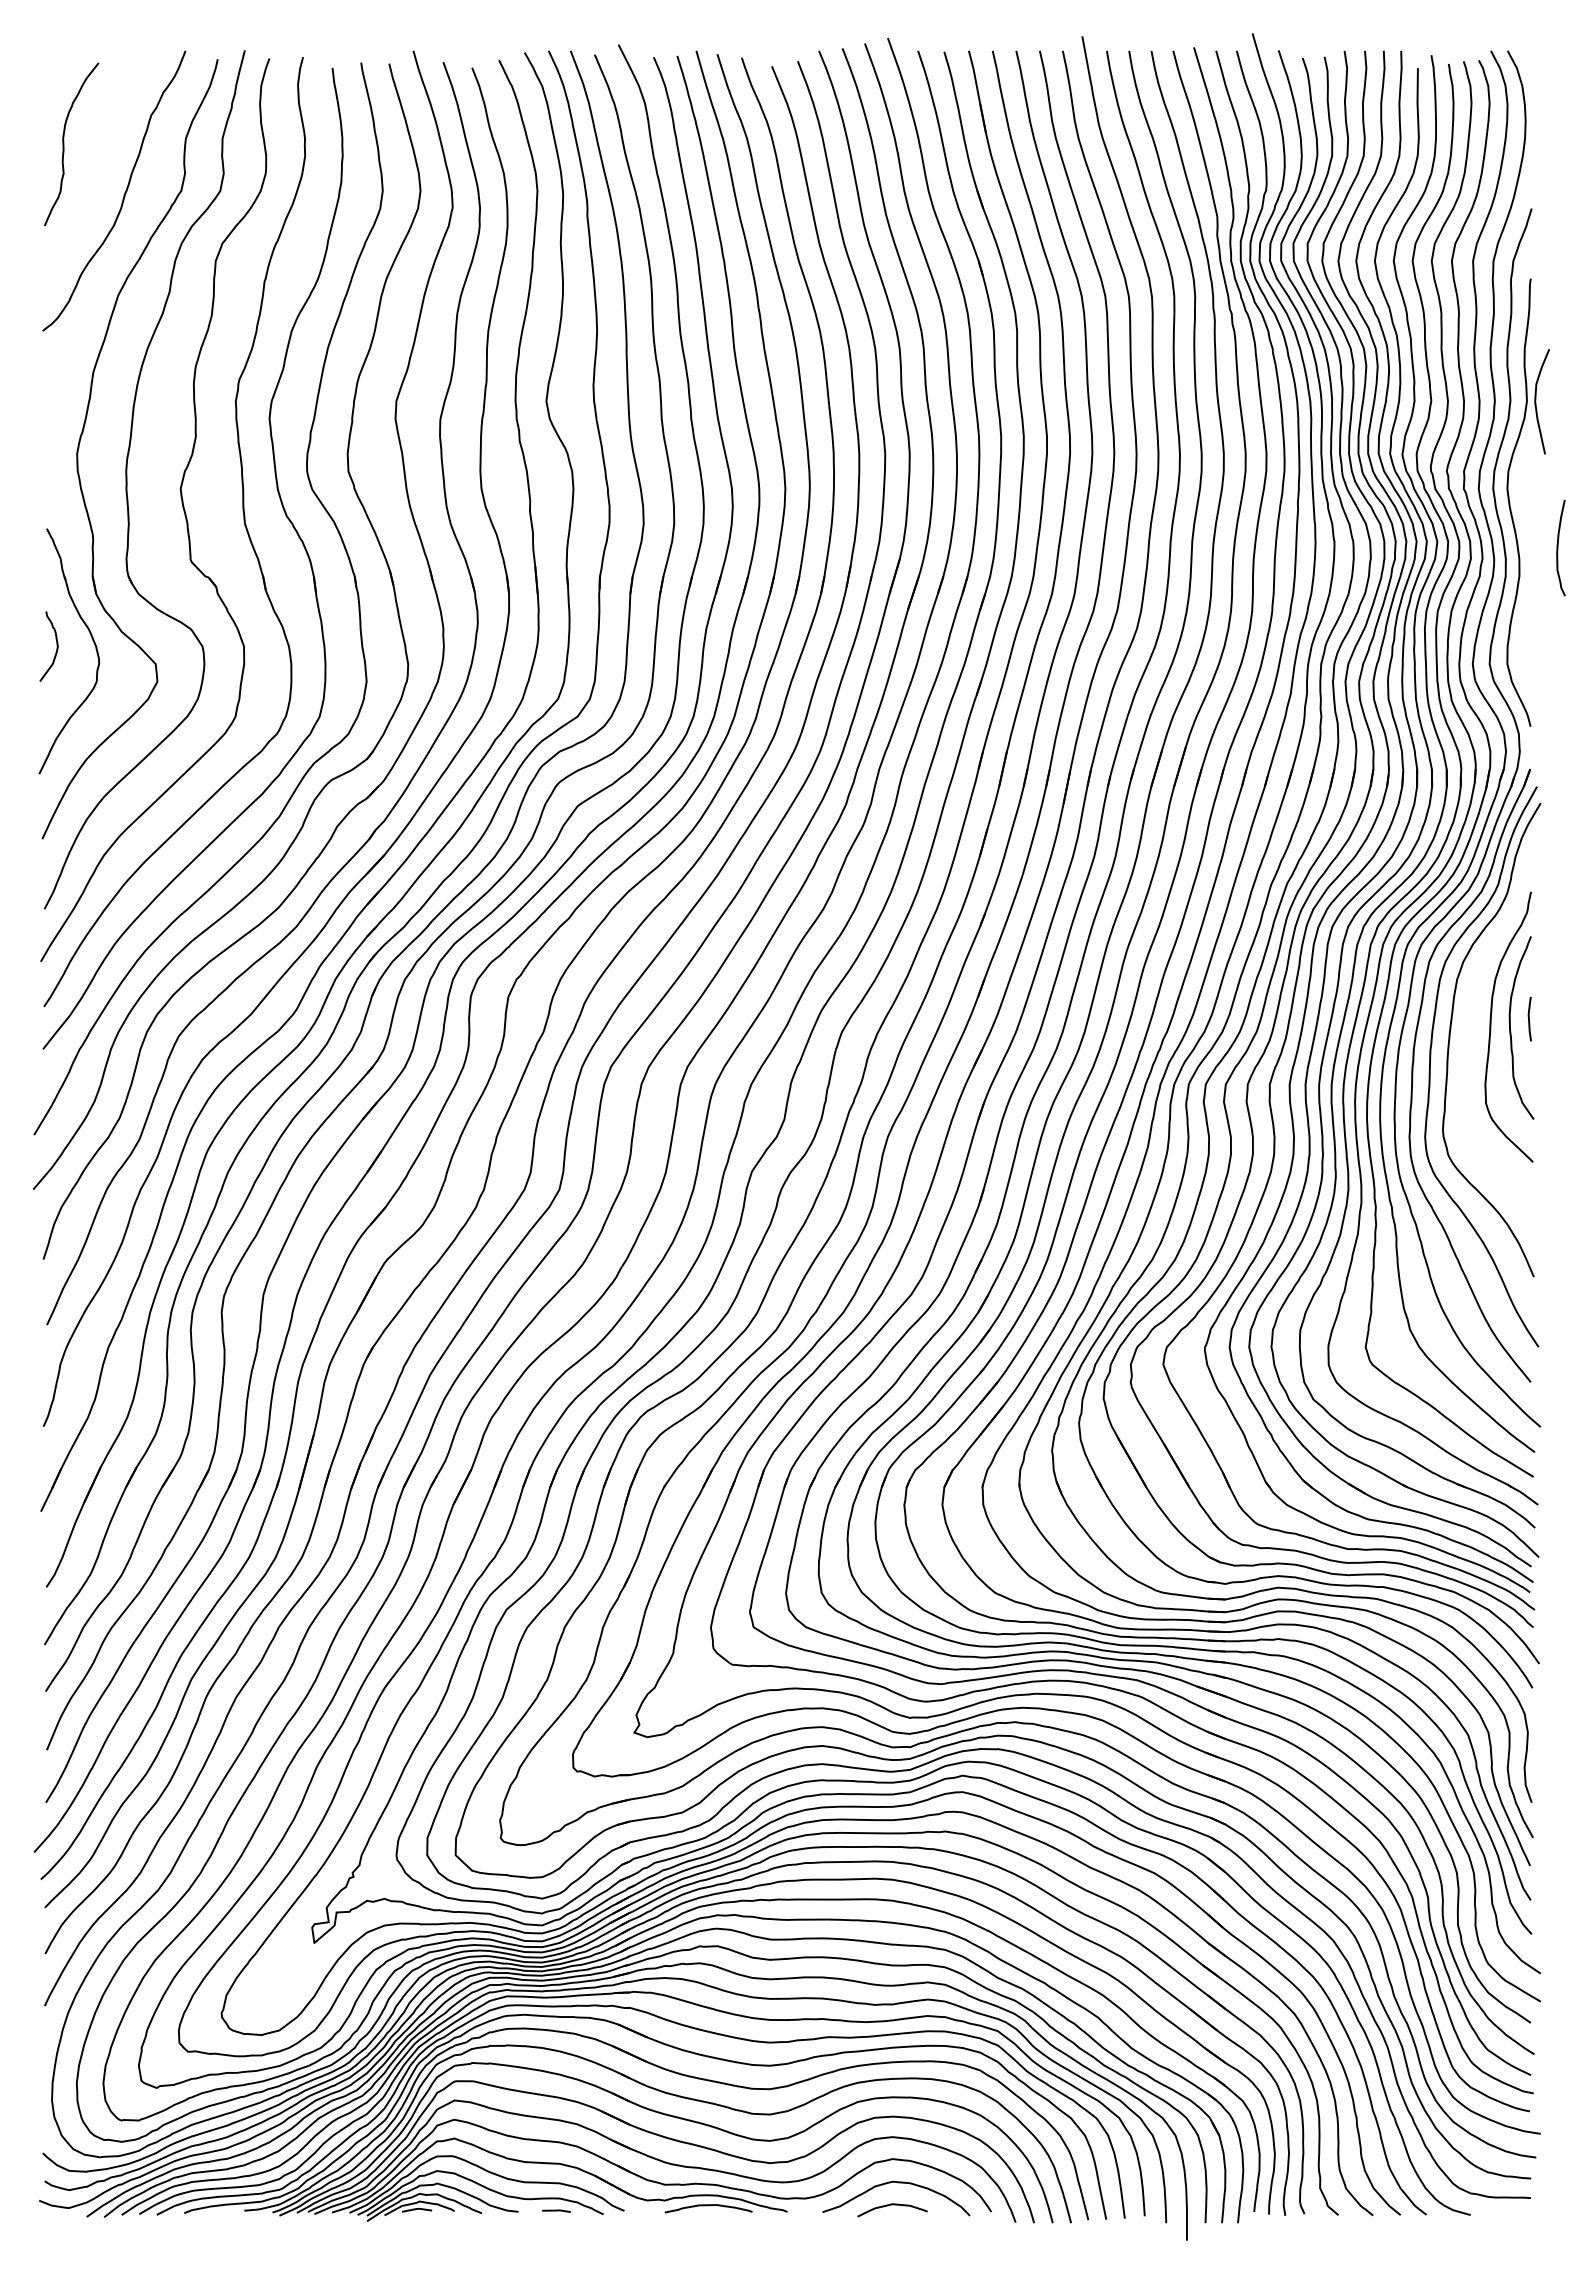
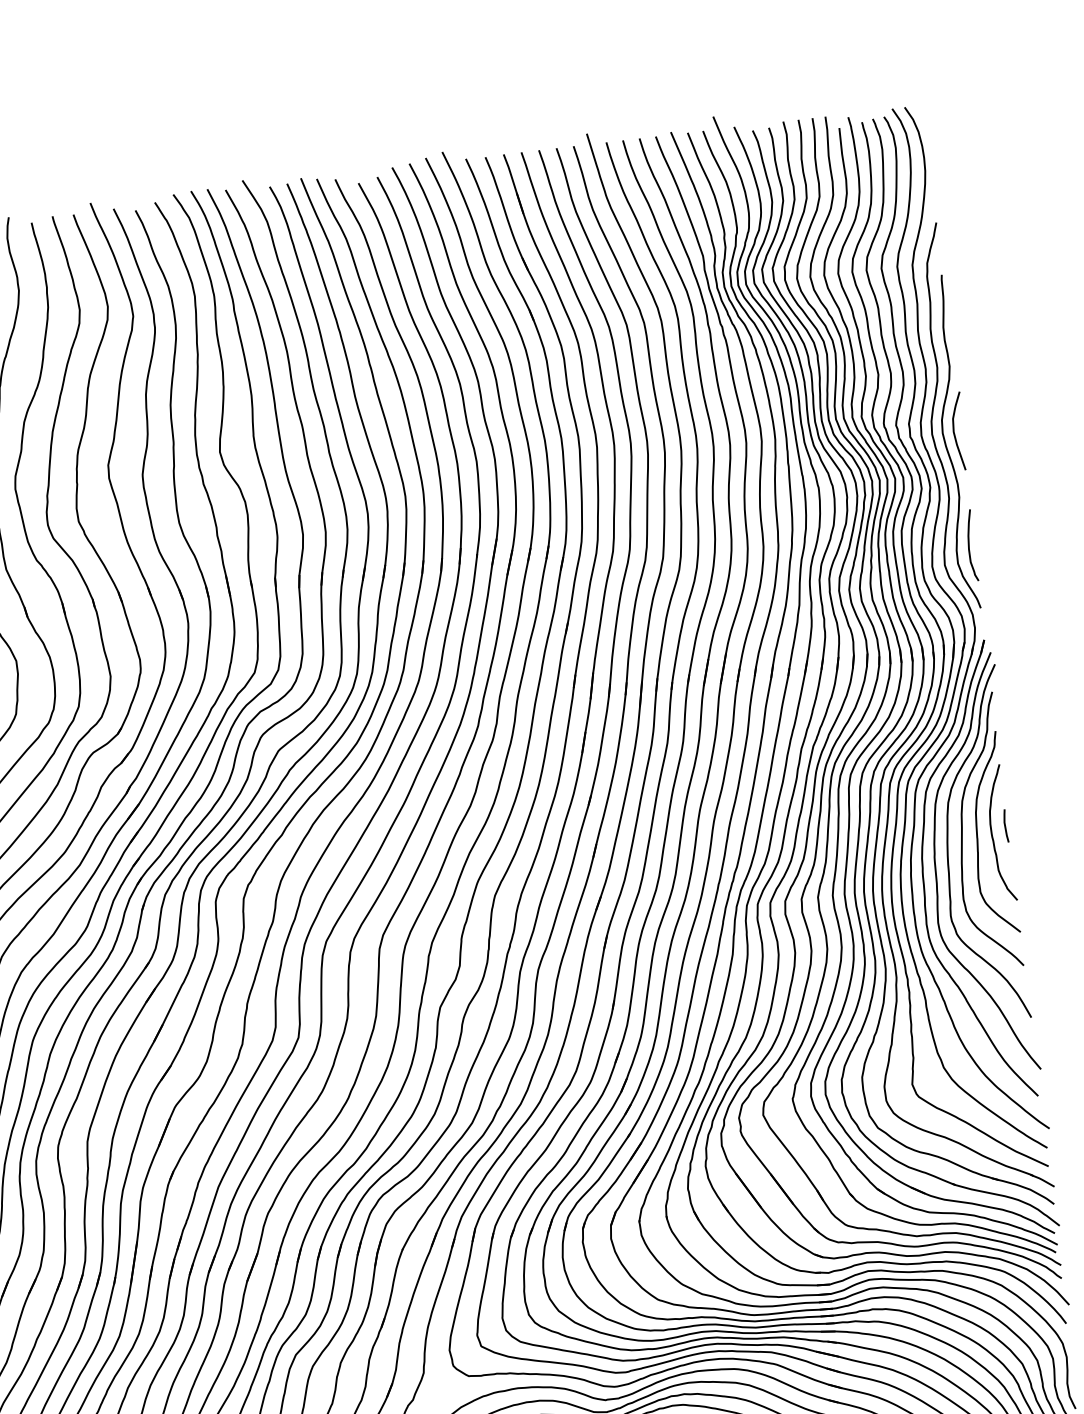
curve: (1536, 401) -> (954, 431), moved
curve: (1558, 547) -> (969, 545), moved
curve: (1472, 1016) -> (962, 829), added

